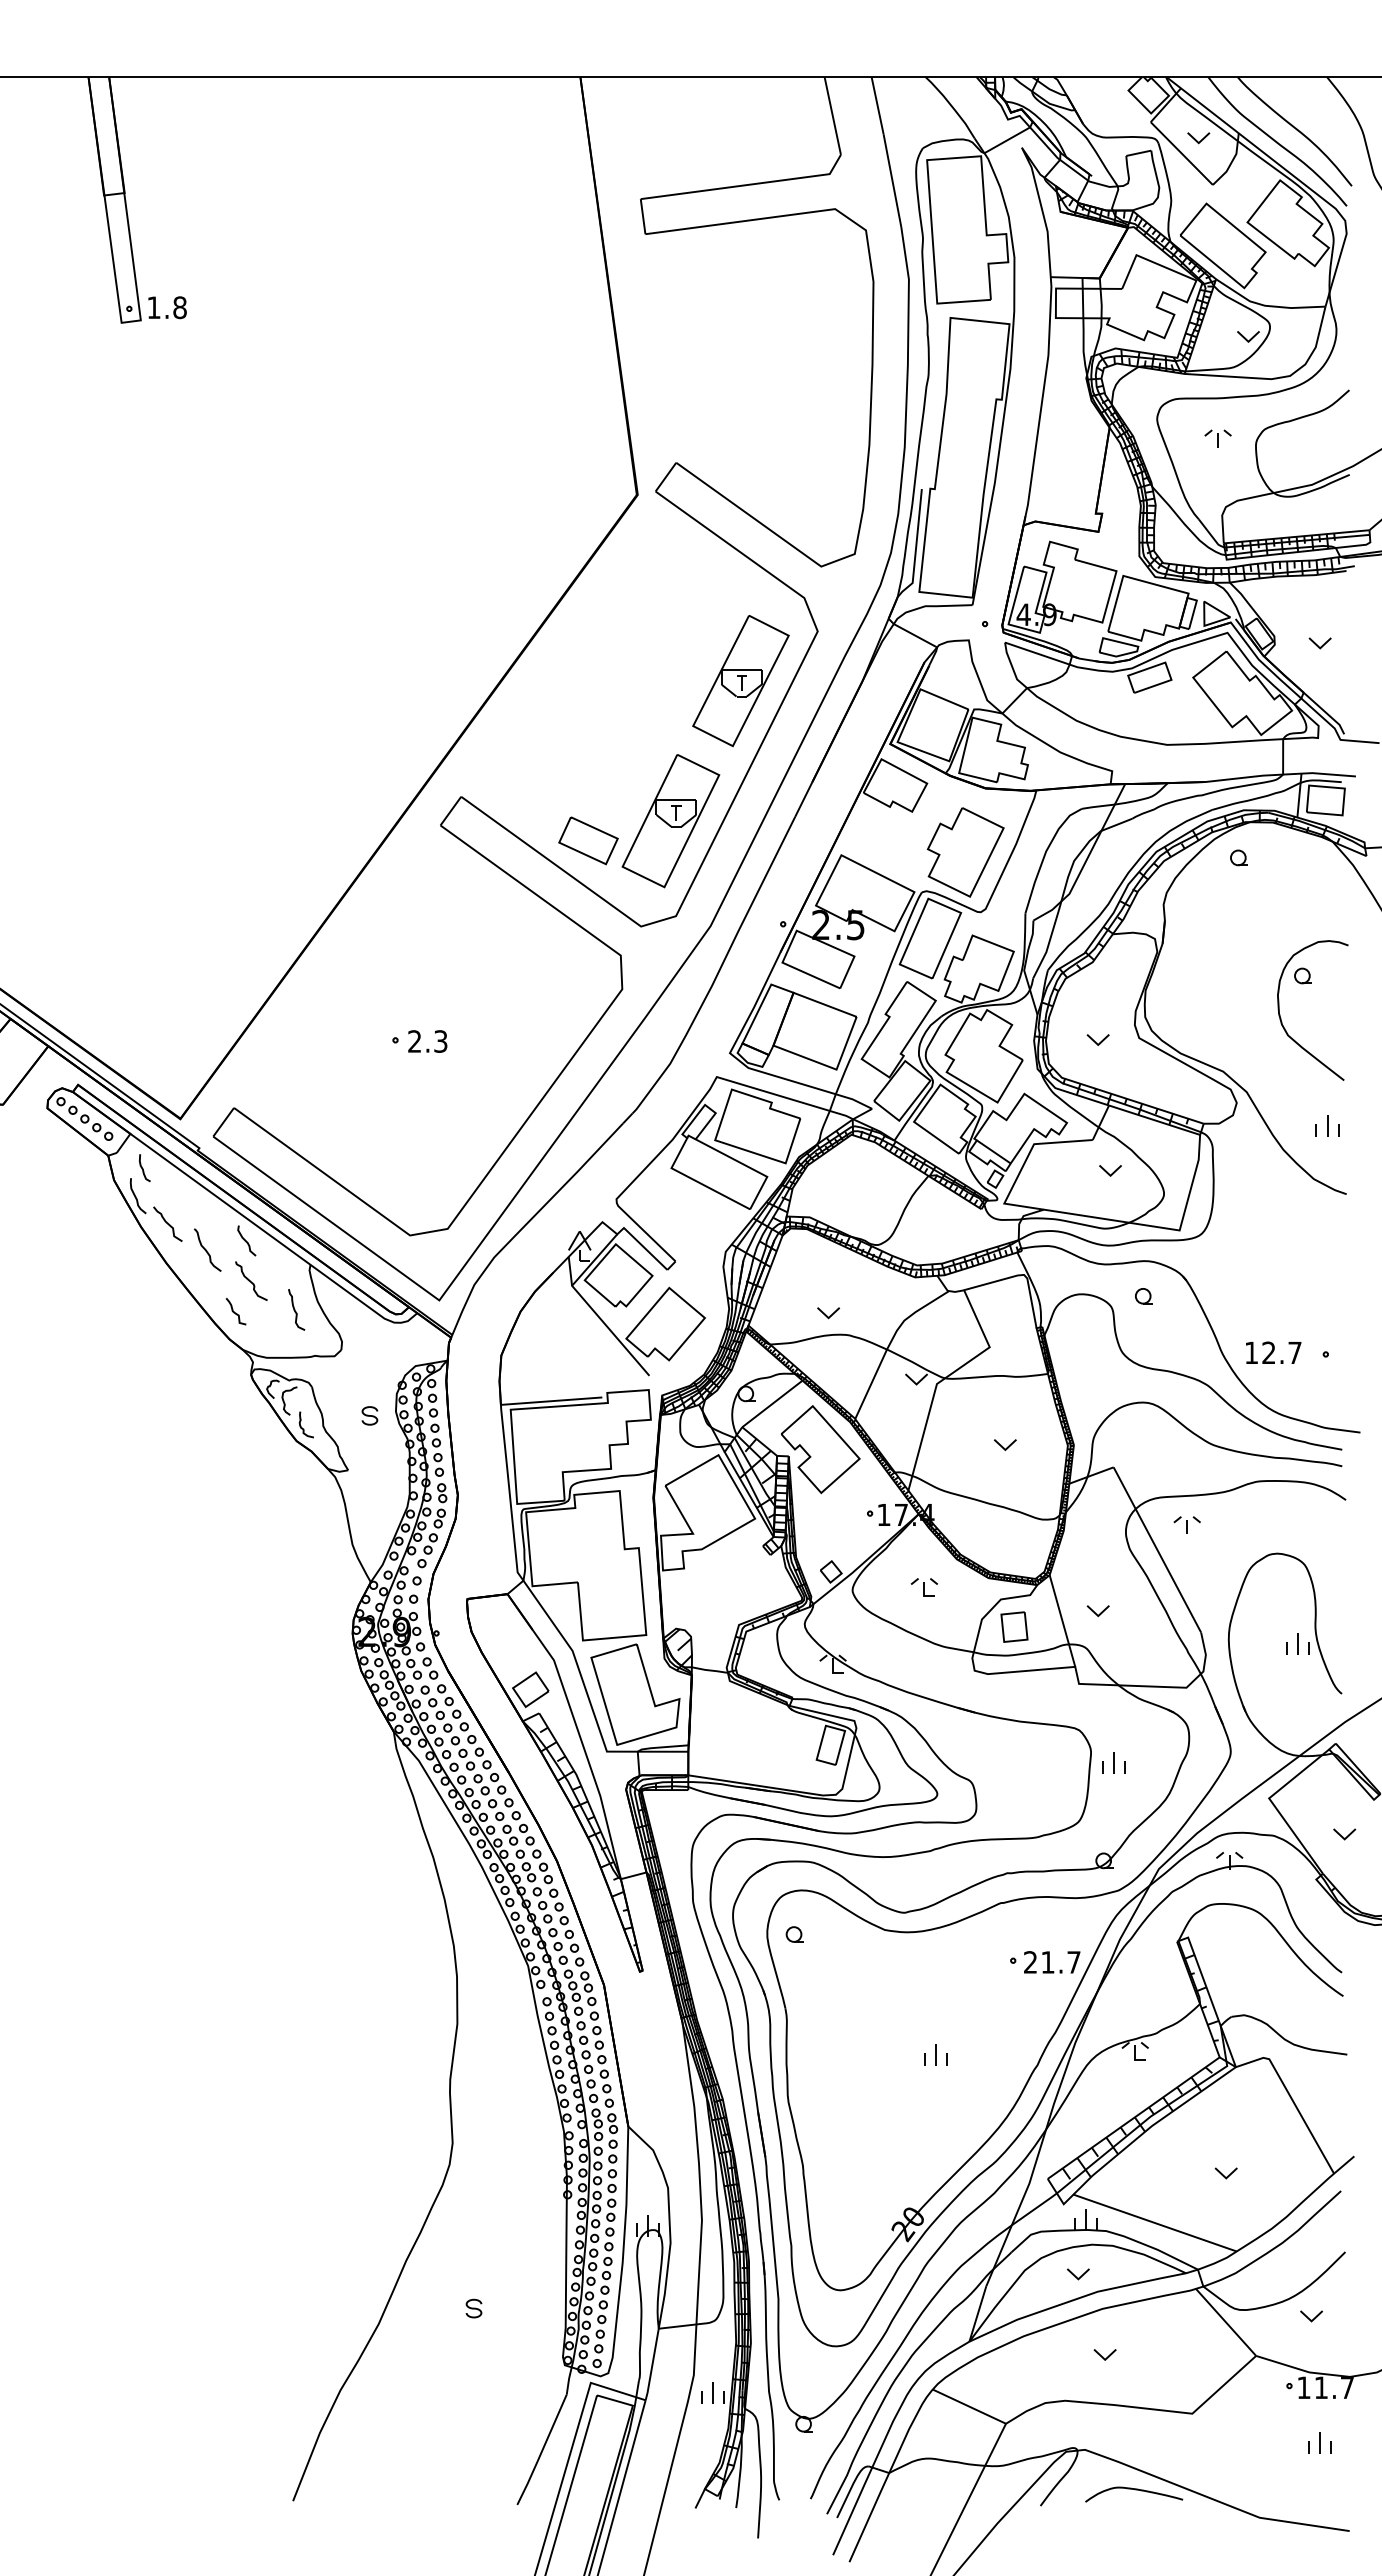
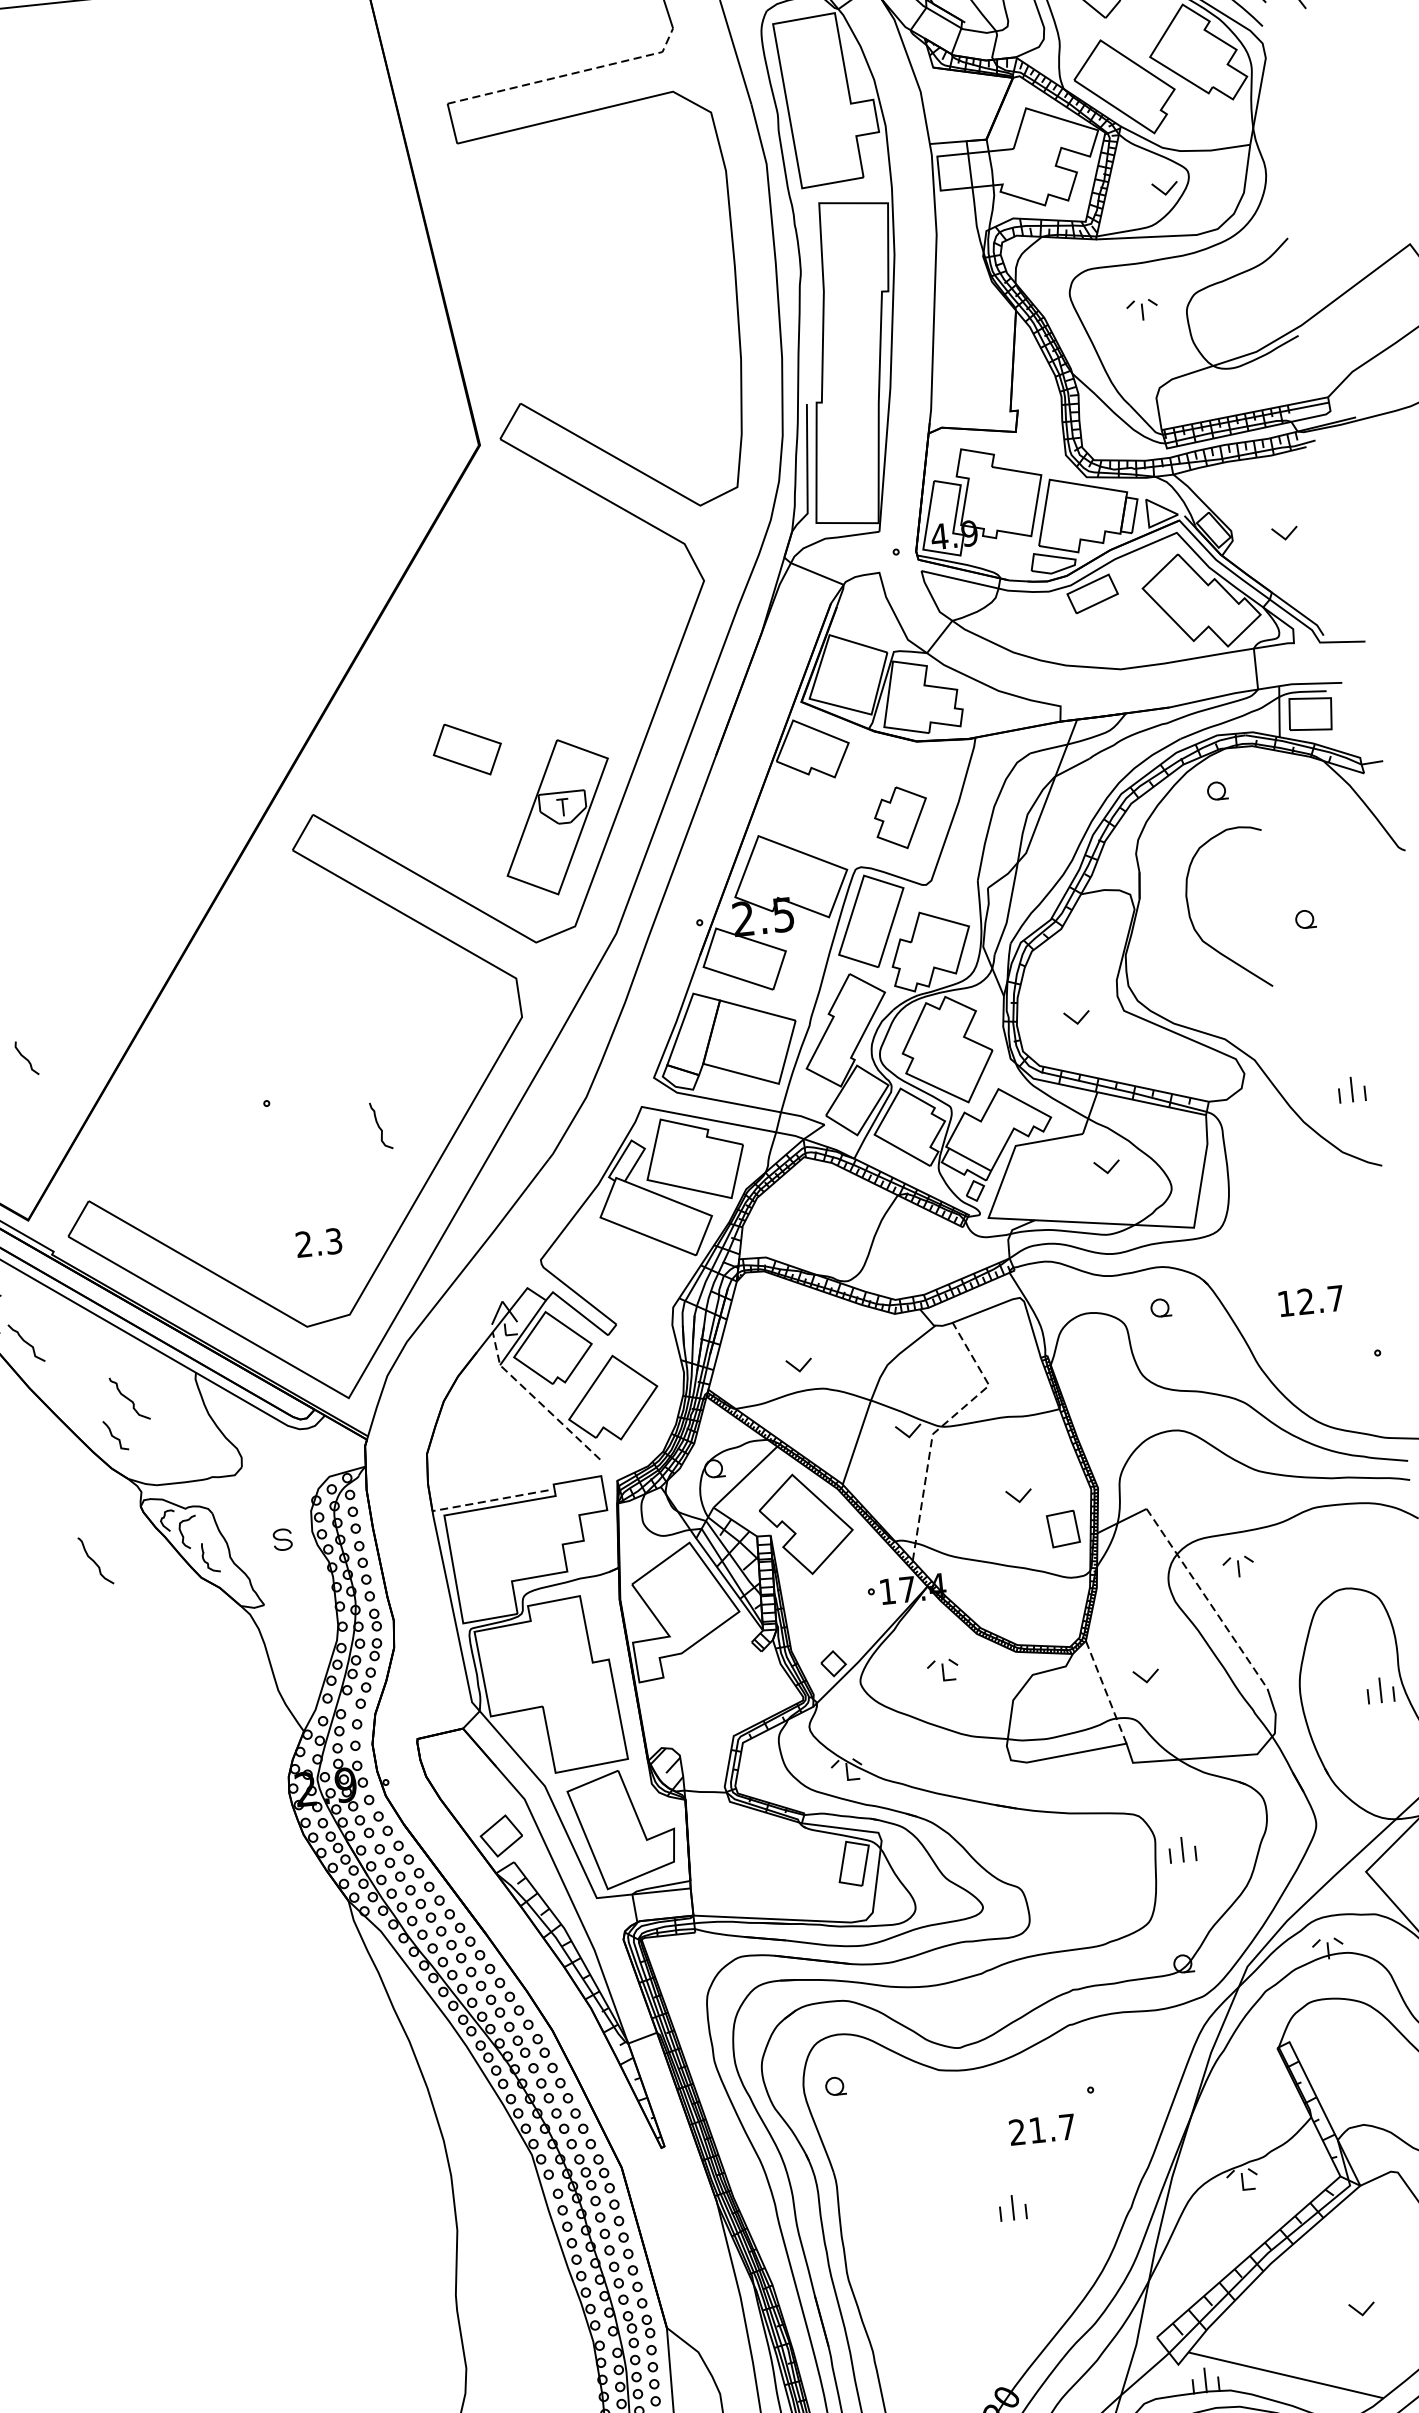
line: (747, 184) -> (568, 73), solid -> dashed
part: (740, 681) -> (621, 647), removed
part: (588, 840) -> (467, 749), moved
part: (965, 852) -> (901, 817), size x0.6
curve: (1282, 1021) -> (1194, 925), moved
text: (427, 1041) -> (318, 1242), moved
curve: (246, 1240) -> (26, 1057), moved
curve: (206, 1249) -> (94, 1560), moved
curve: (295, 1309) -> (379, 1125), moved
line: (600, 1319) -> (536, 1400), solid -> dashed
text: (1273, 1352) -> (1311, 1300), moved
line: (944, 1378) -> (940, 1426), solid -> dashed
line: (551, 1401) -> (490, 1501), solid -> dashed
line: (1157, 1549) -> (1207, 1598), solid -> dashed
line: (1062, 1621) -> (1106, 1692), solid -> dashed
part: (1014, 1626) -> (1063, 1528), moved
text: (1052, 1962) -> (1042, 2129), moved

